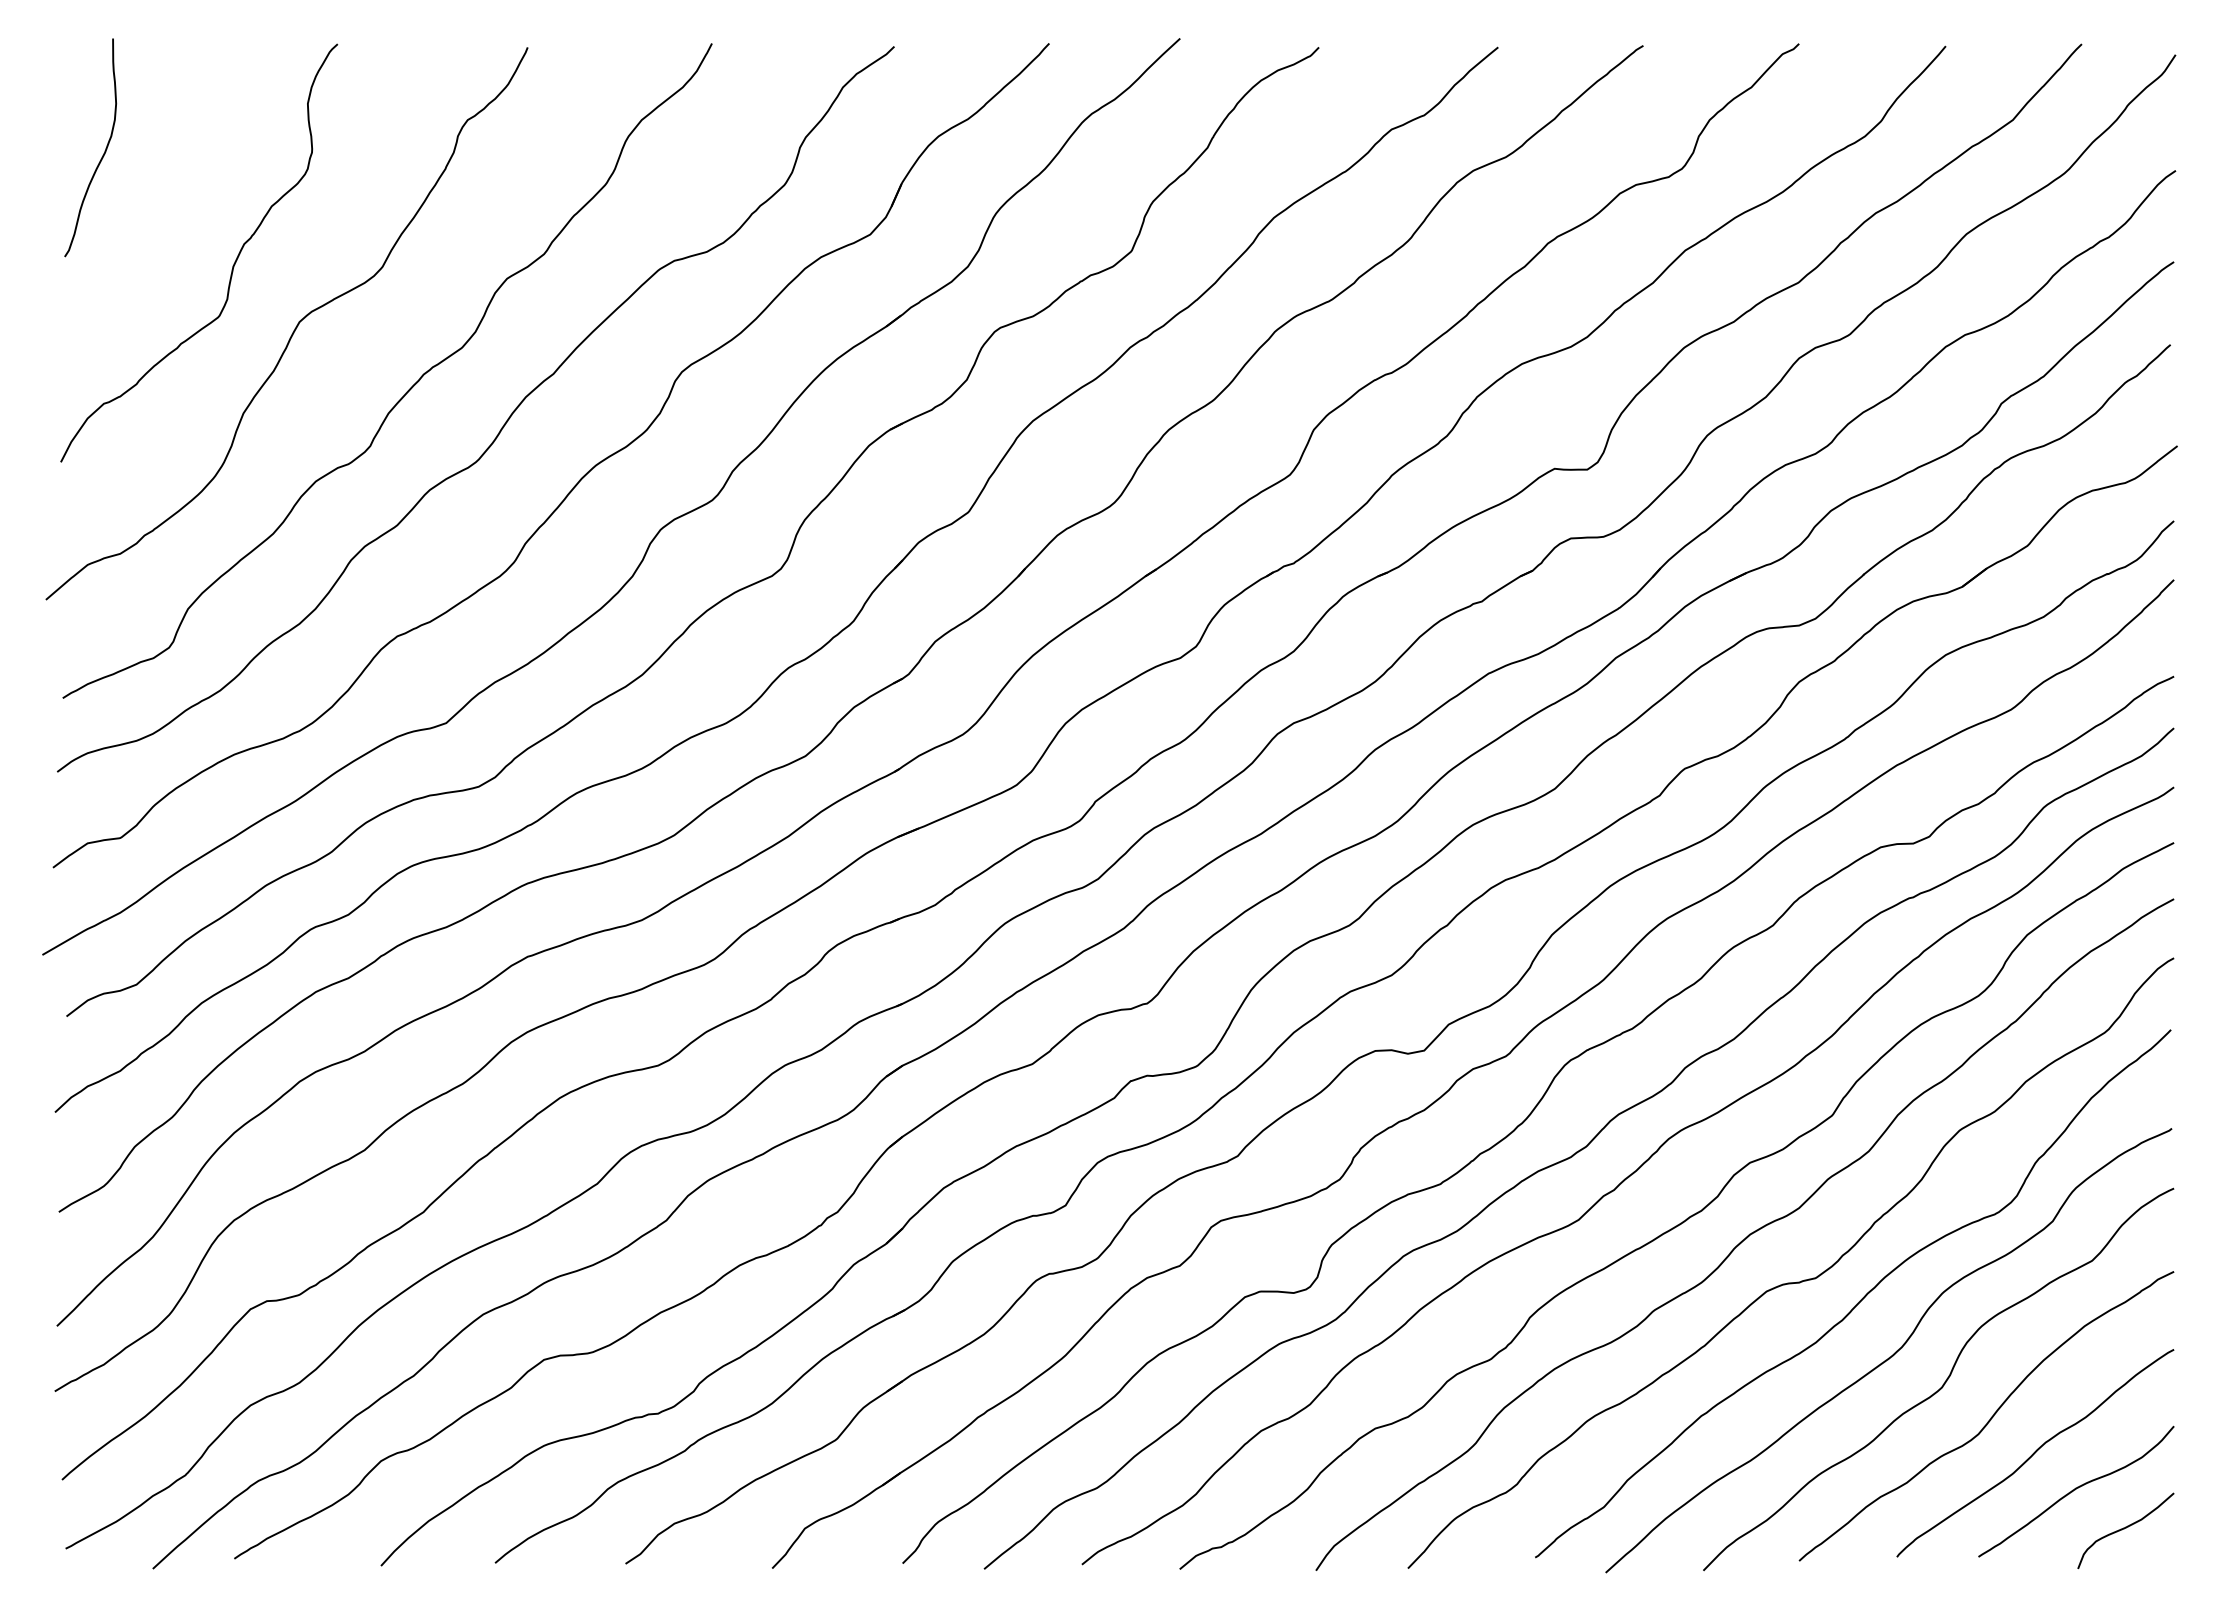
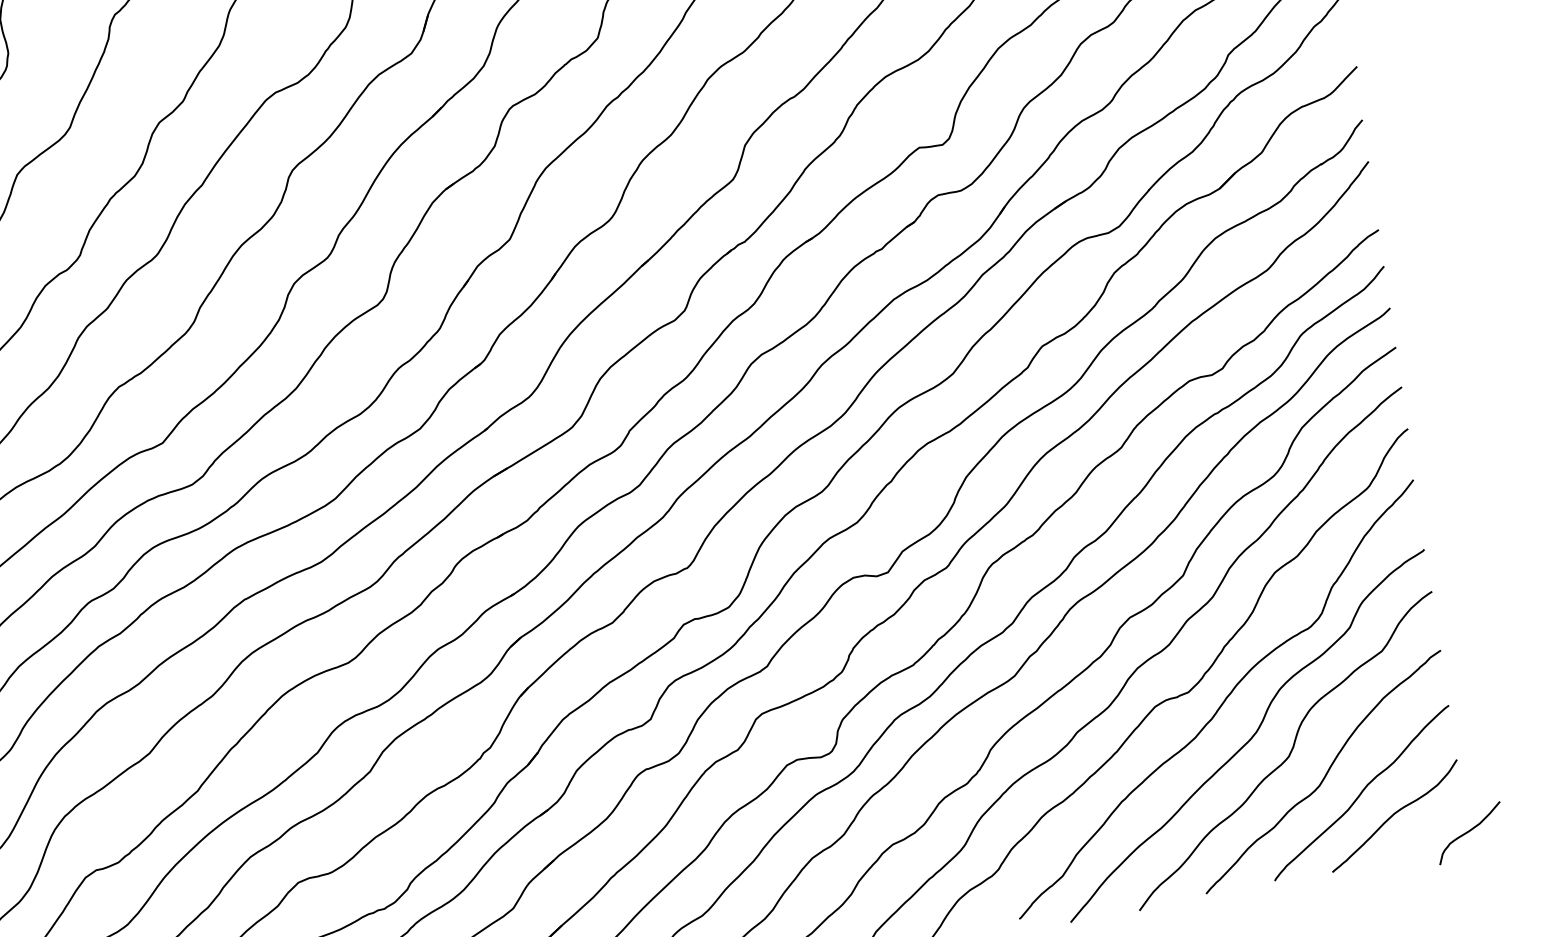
curve: (2124, 1529) -> (1468, 832), moved

